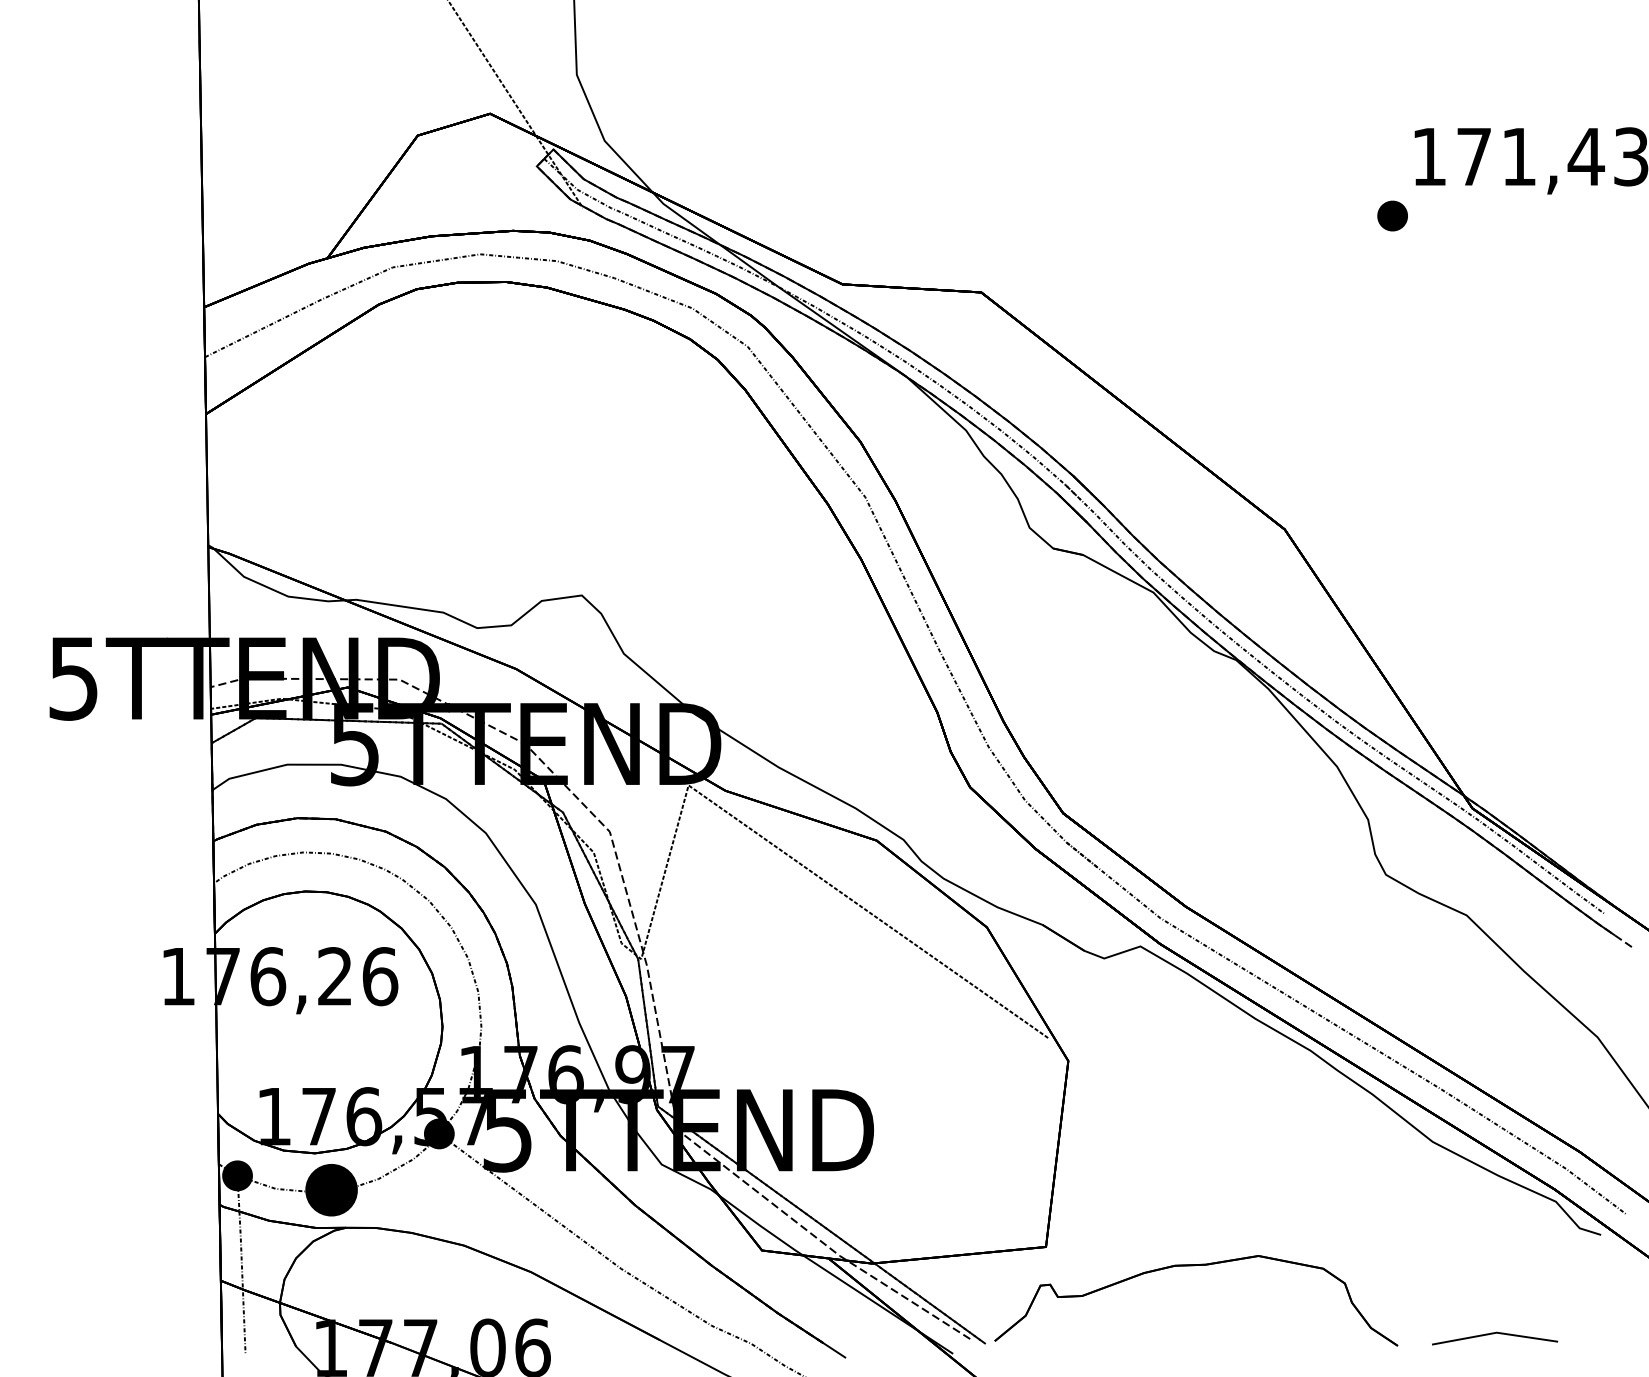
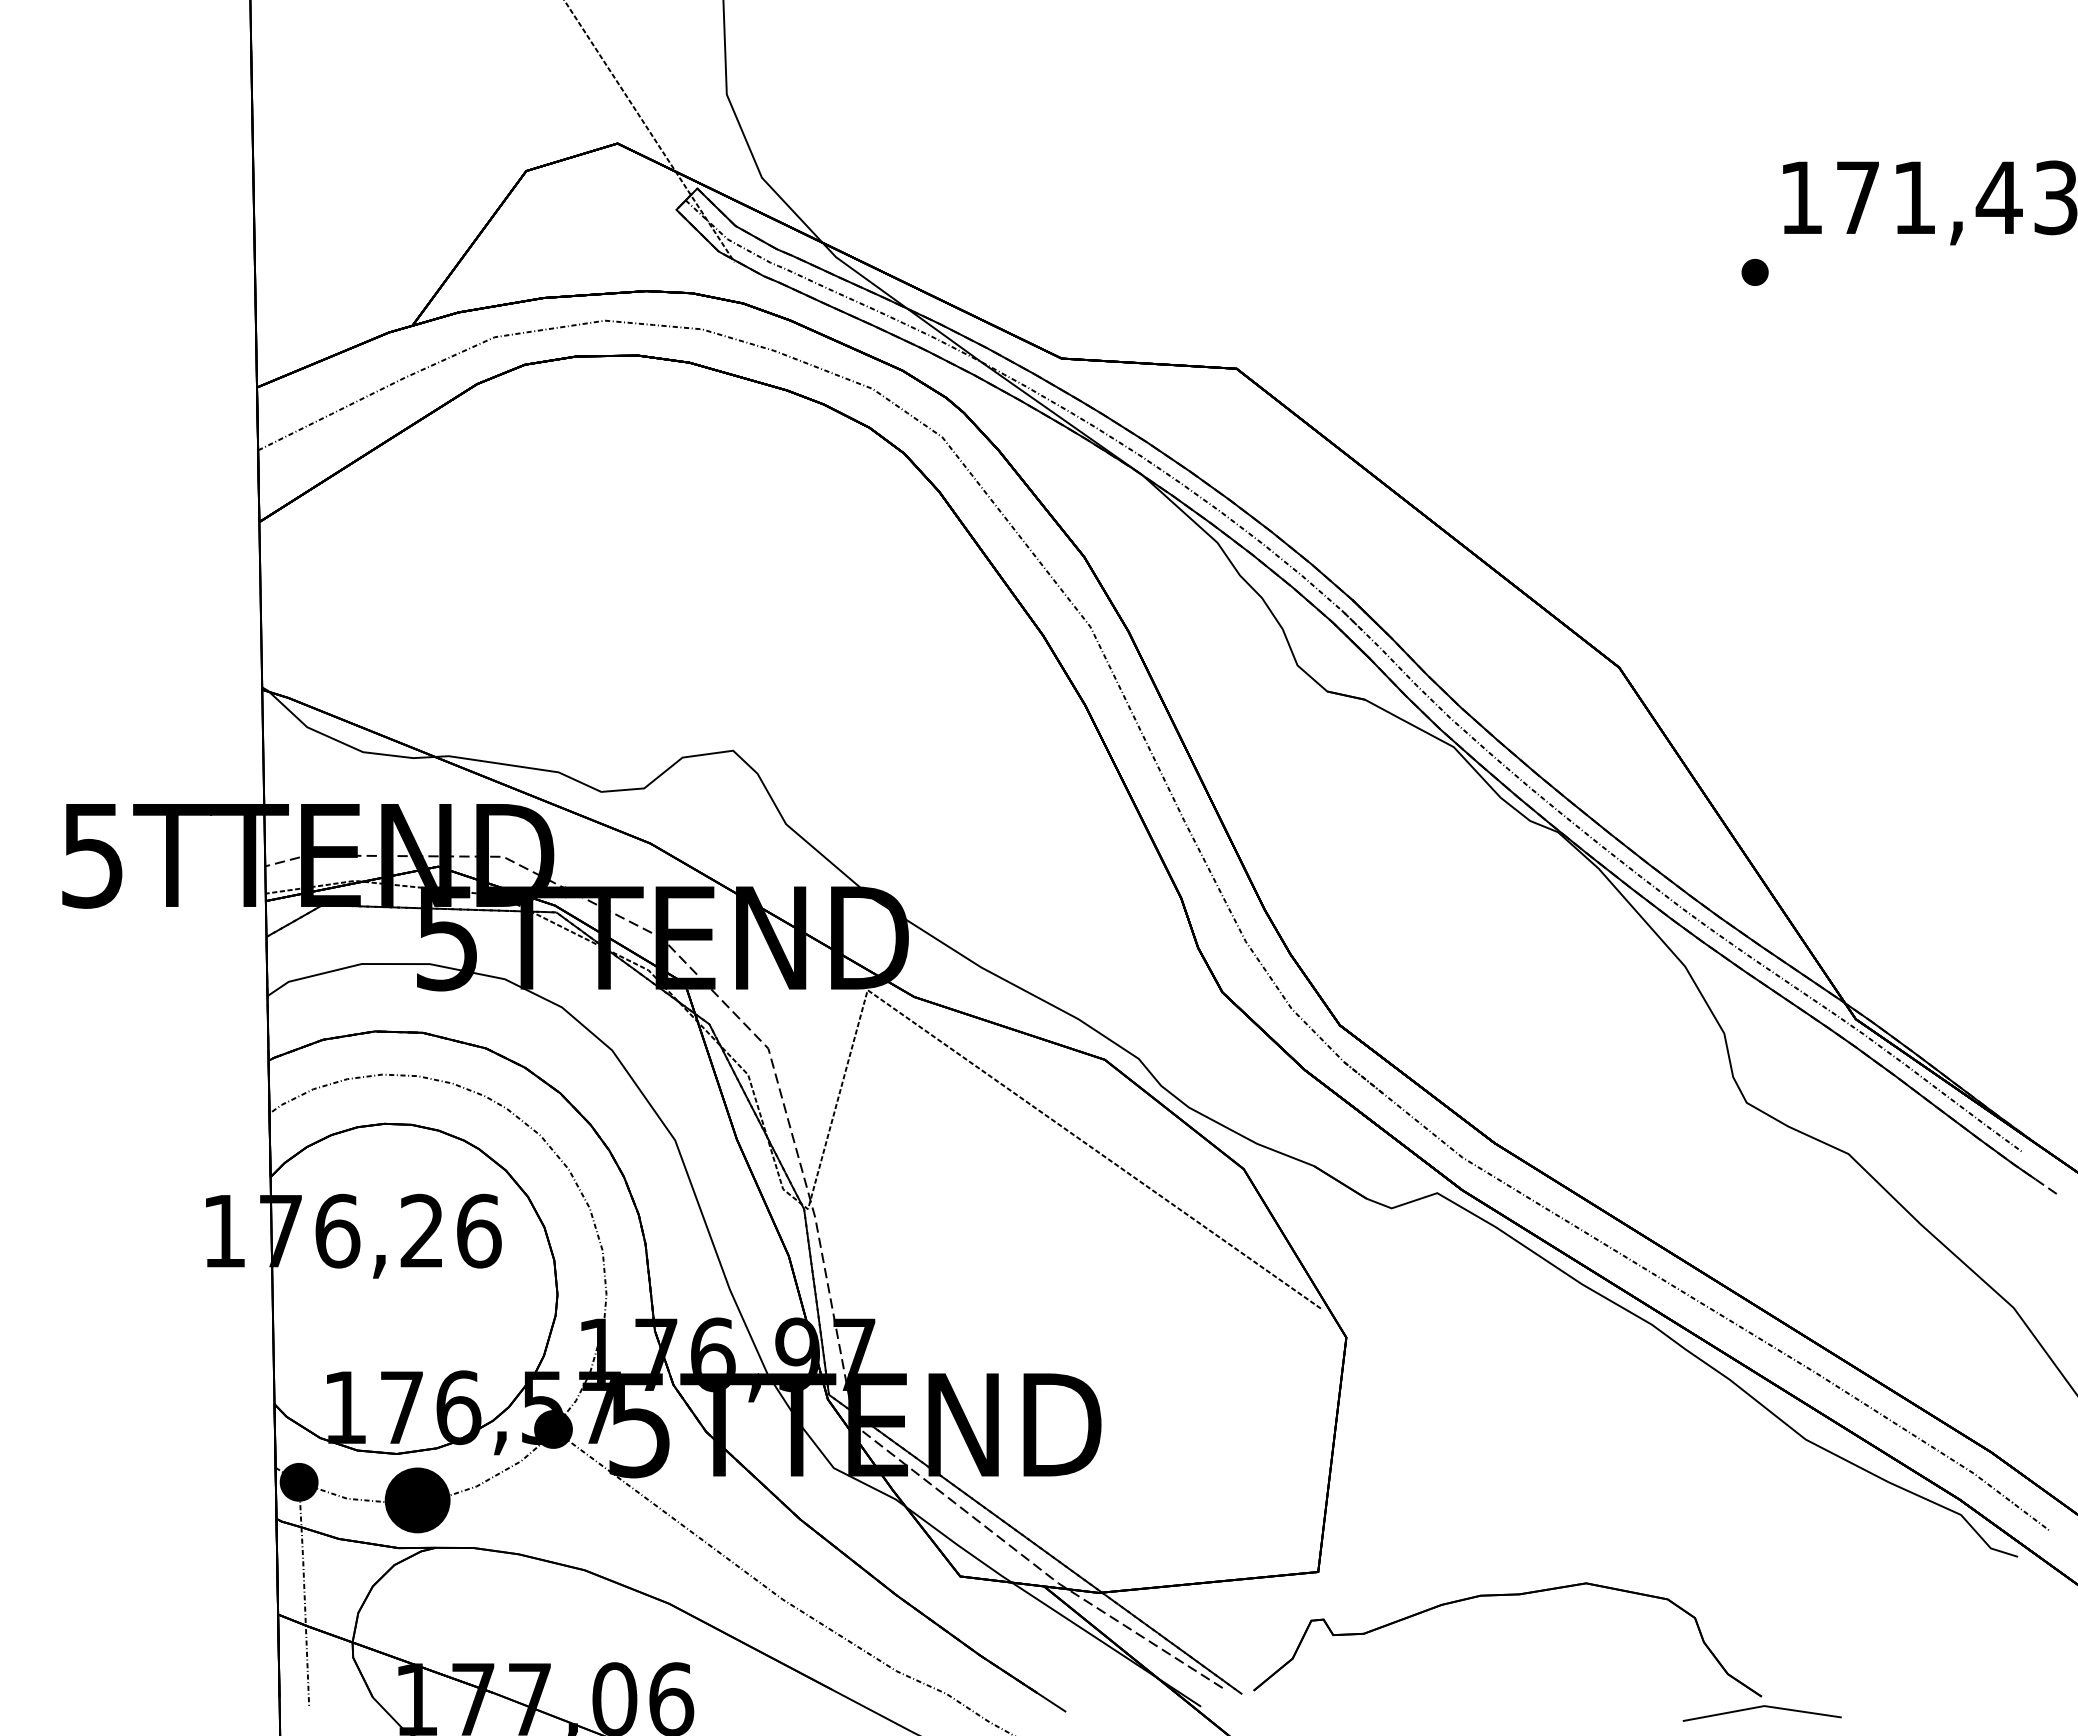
part: (1392, 216) -> (1754, 272), size x0.7
line: (1494, 1333) -> (1761, 1707), moved

